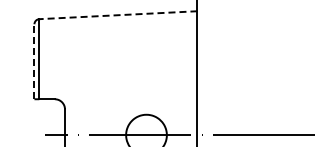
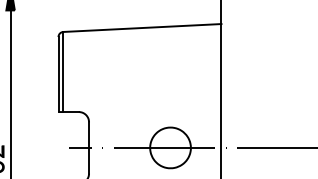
line: (117, 15) -> (141, 28), dashed -> solid
line: (34, 61) -> (58, 74), dashed -> solid

